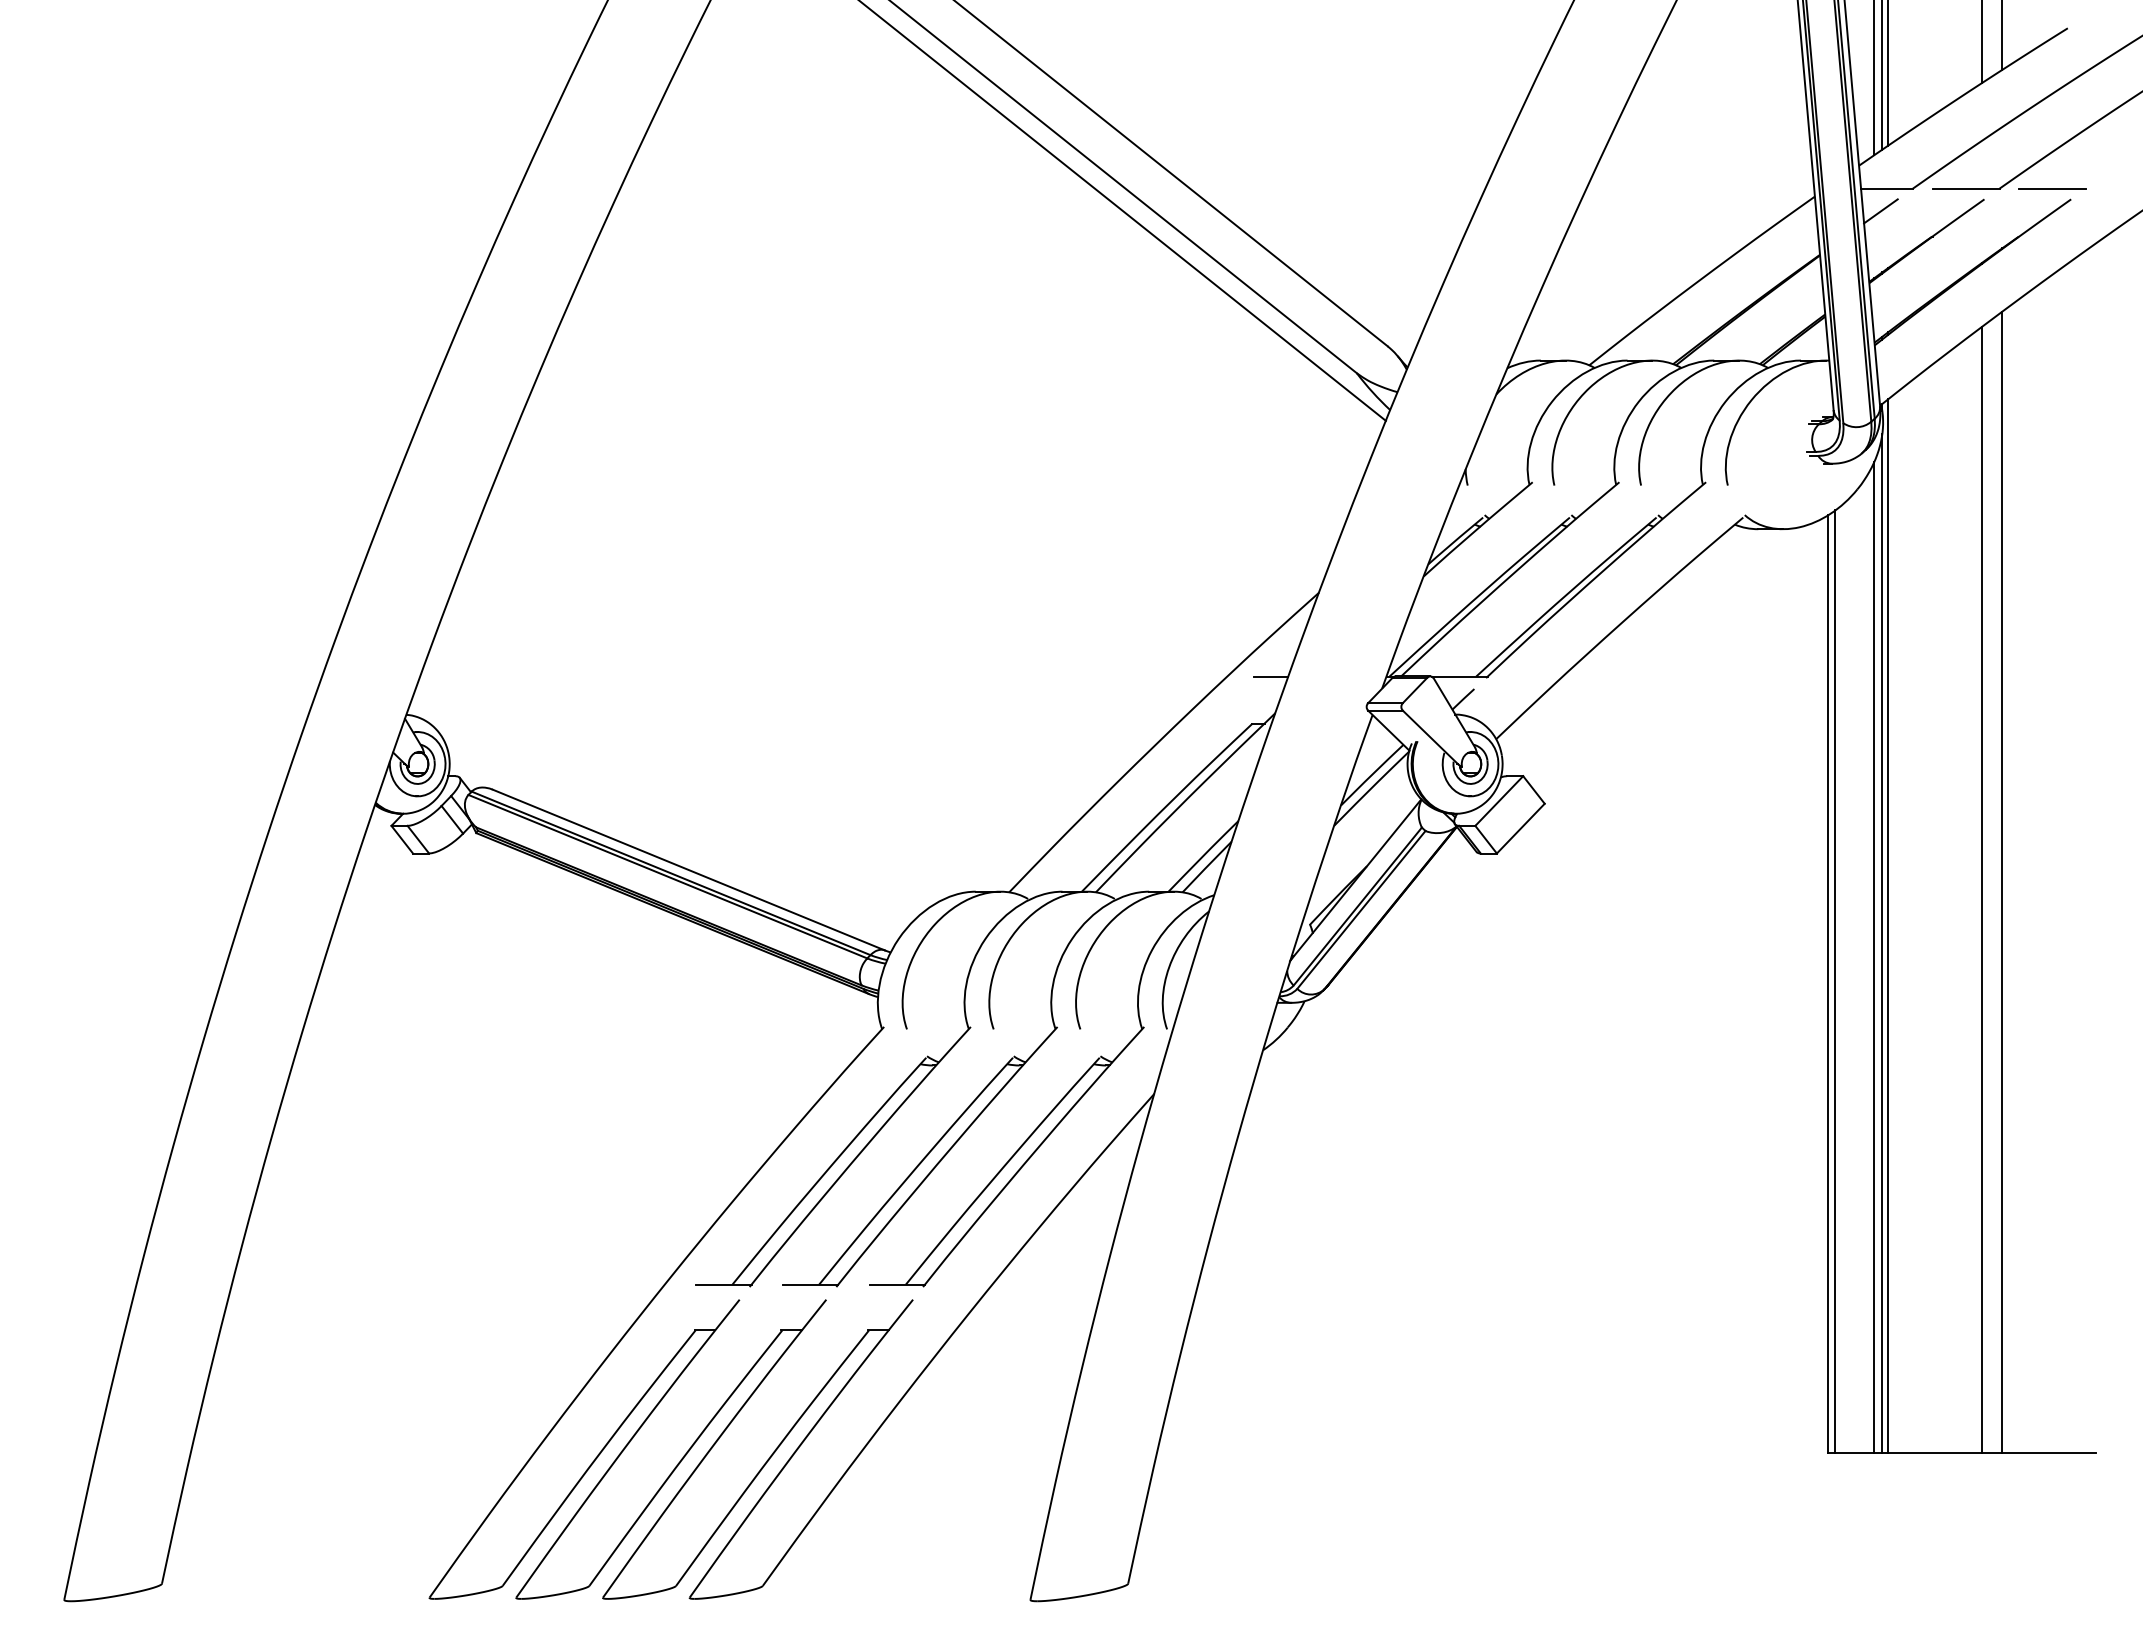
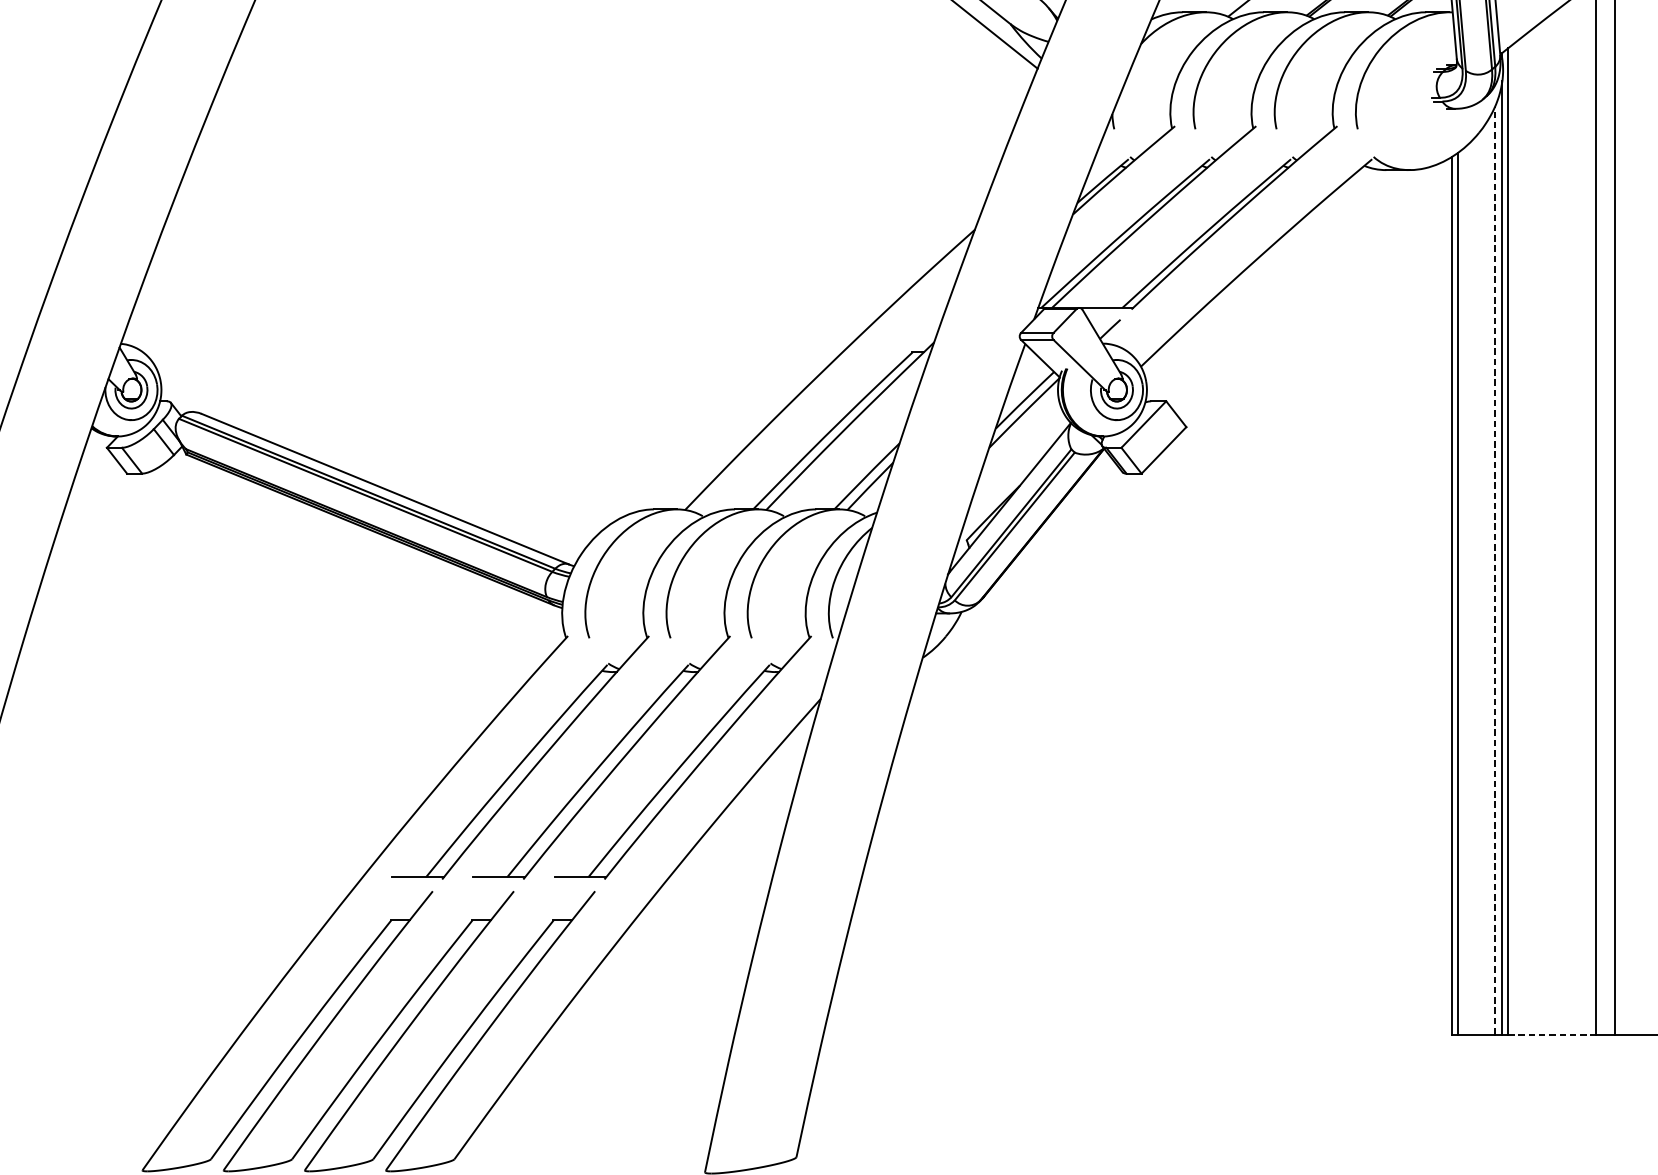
line: (1270, 676) -> (929, 308), removed
line: (1874, 956) -> (1495, 570), solid -> dashed
line: (1935, 1452) -> (1552, 1034), solid -> dashed

